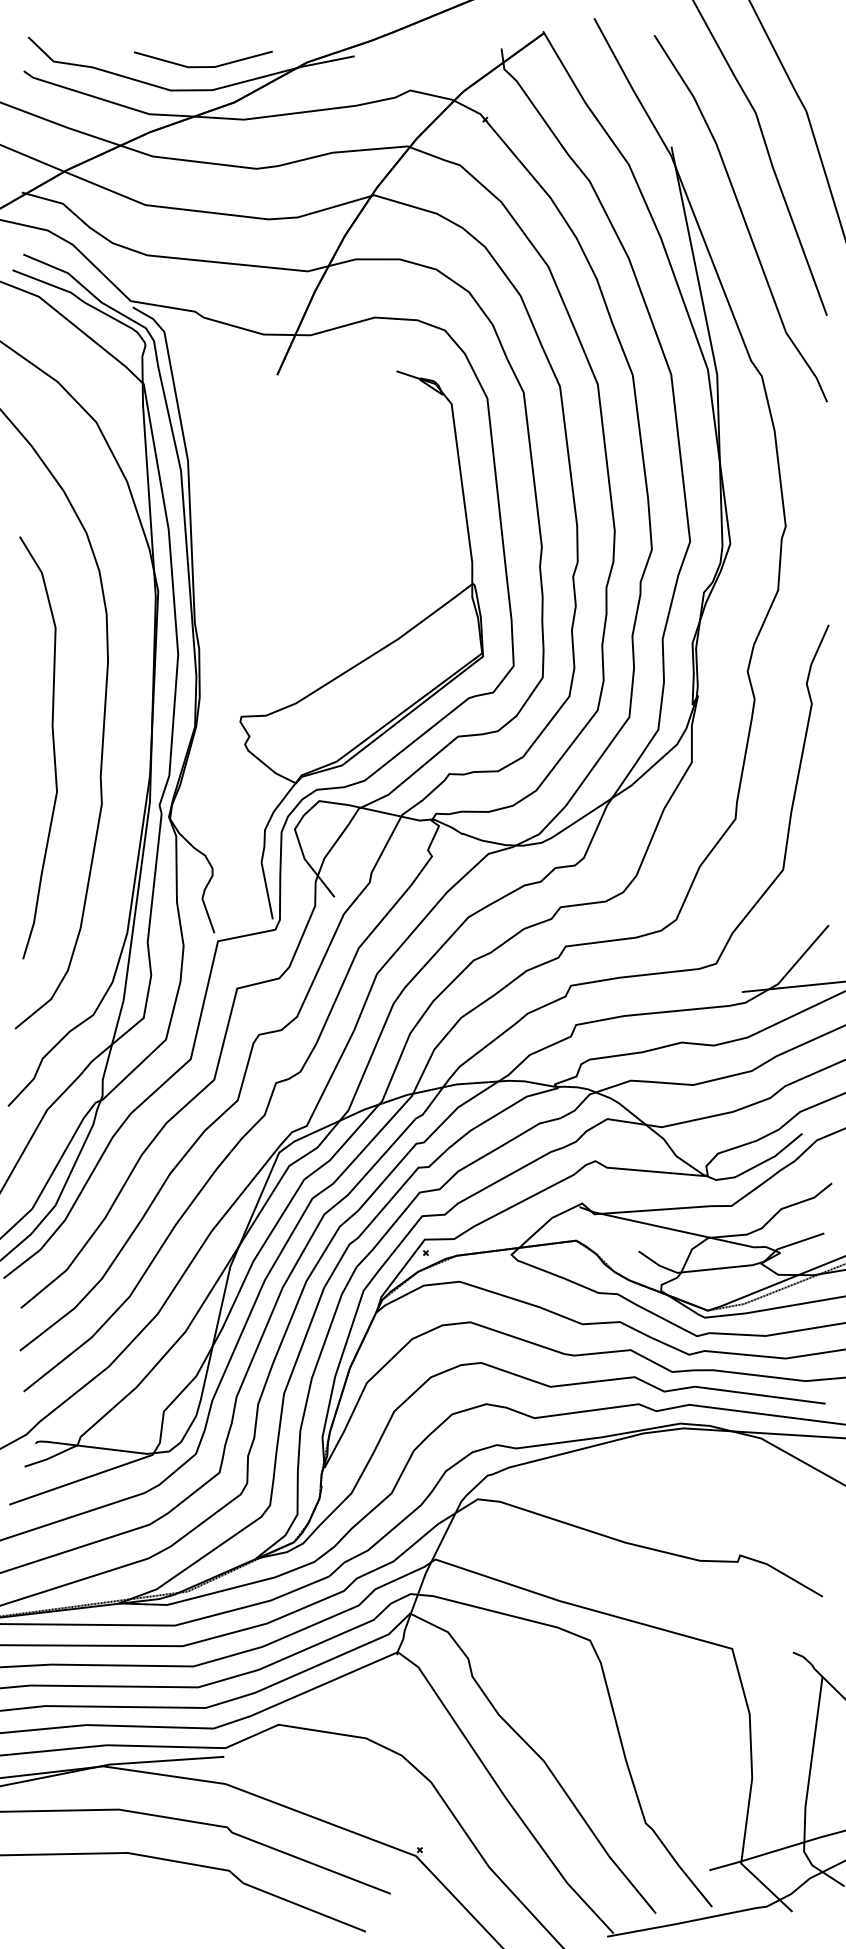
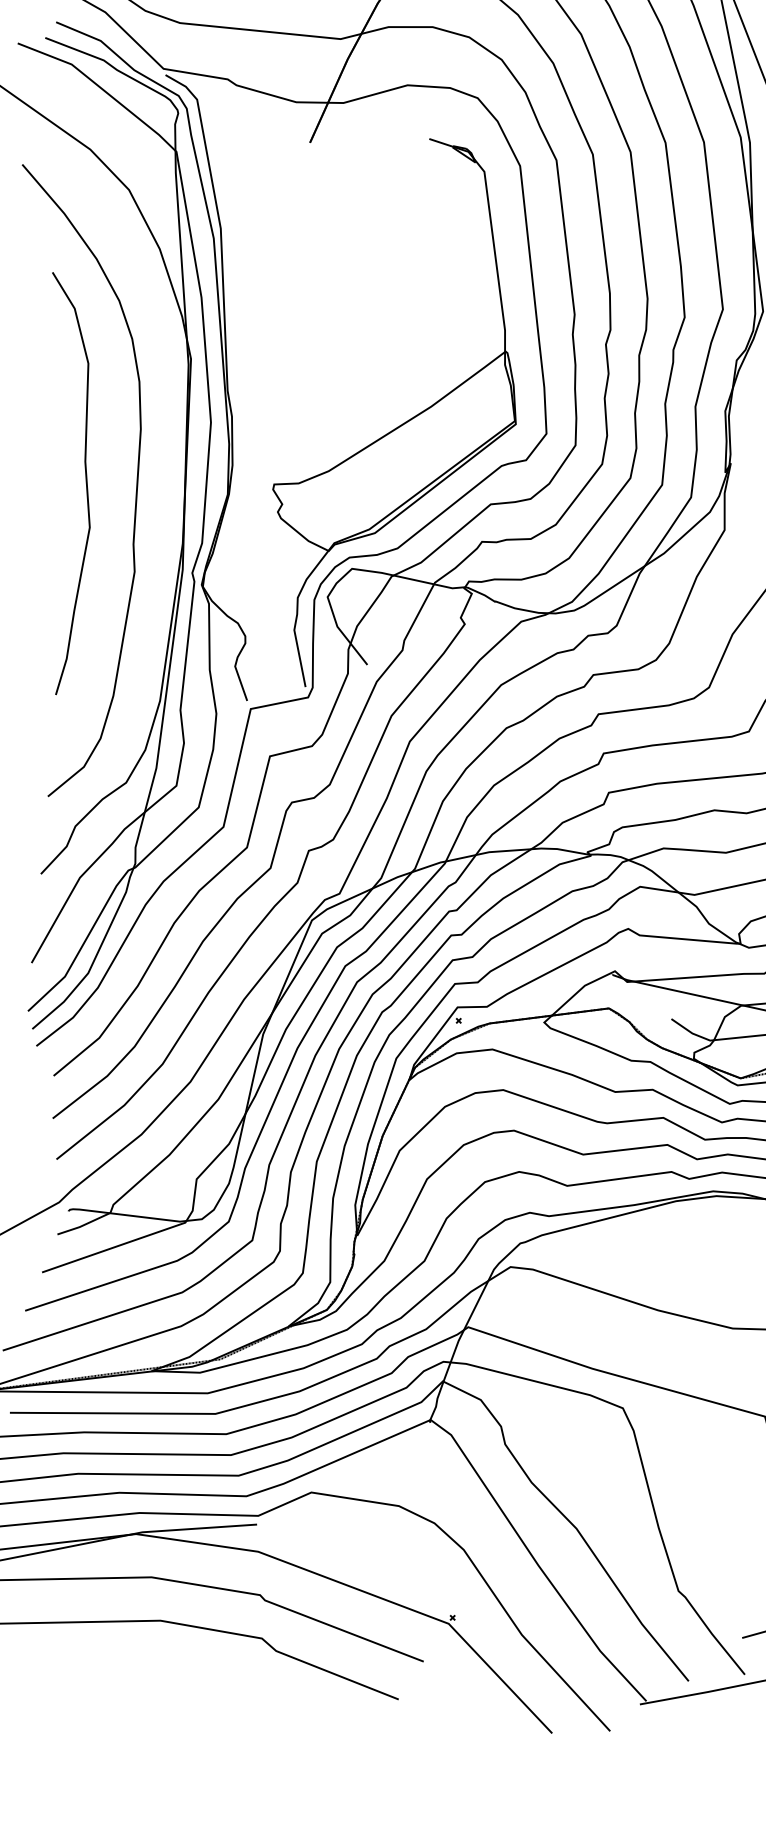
curve: (52, 744) -> (85, 480), moved

